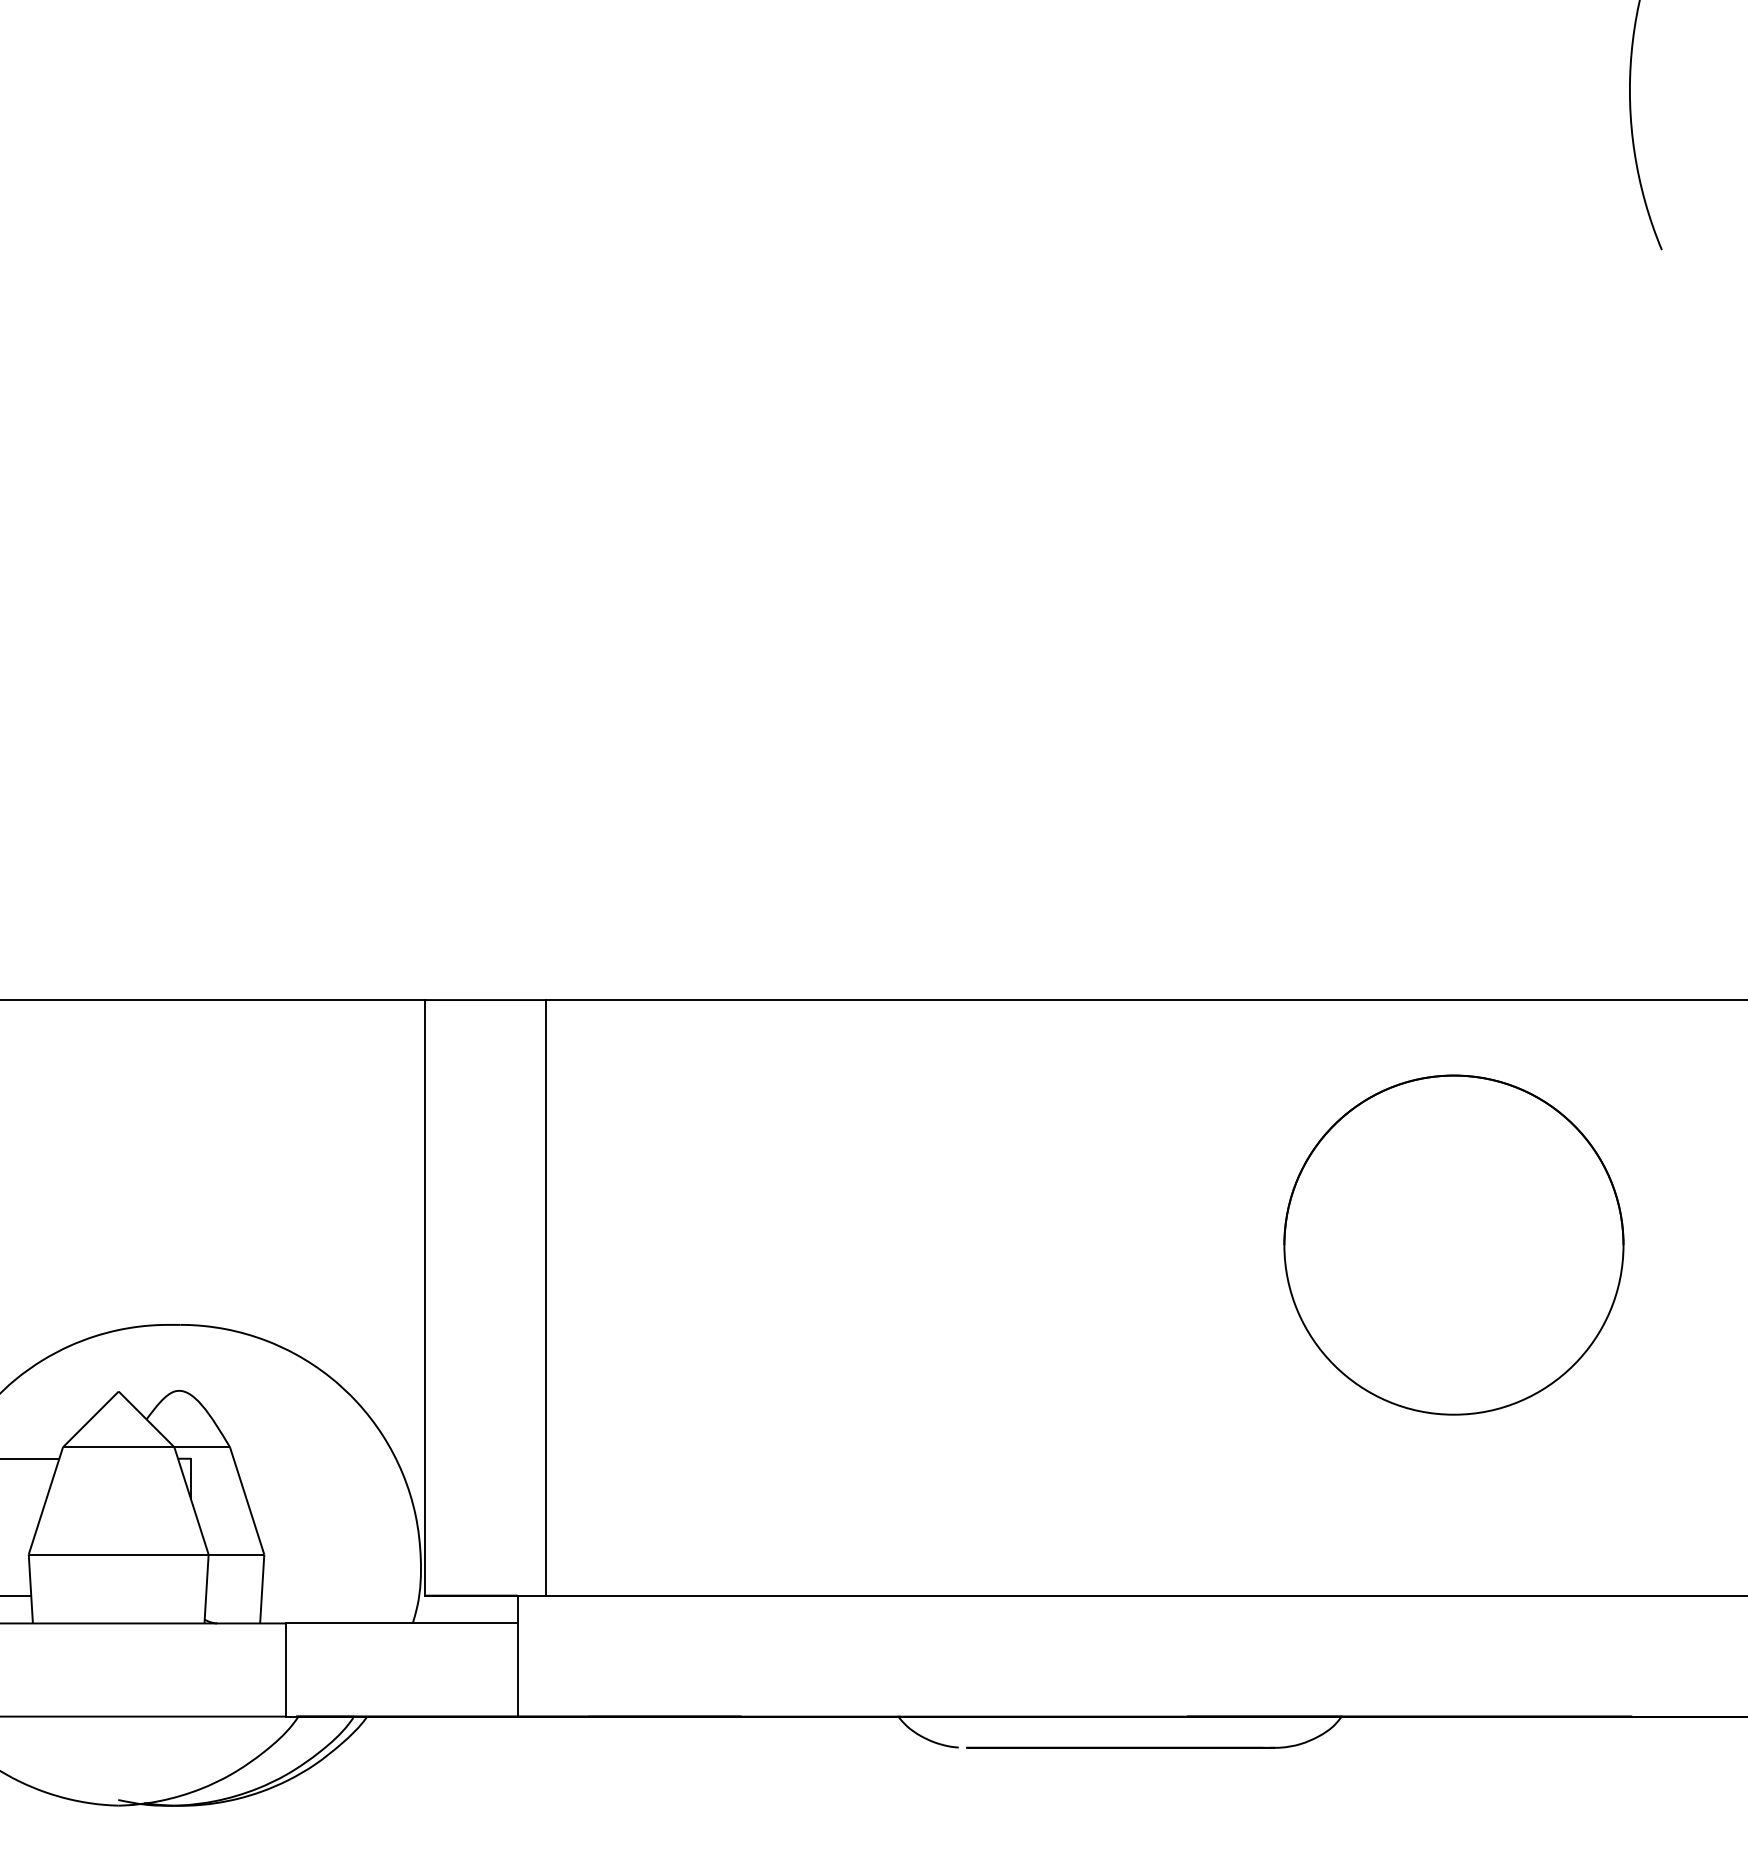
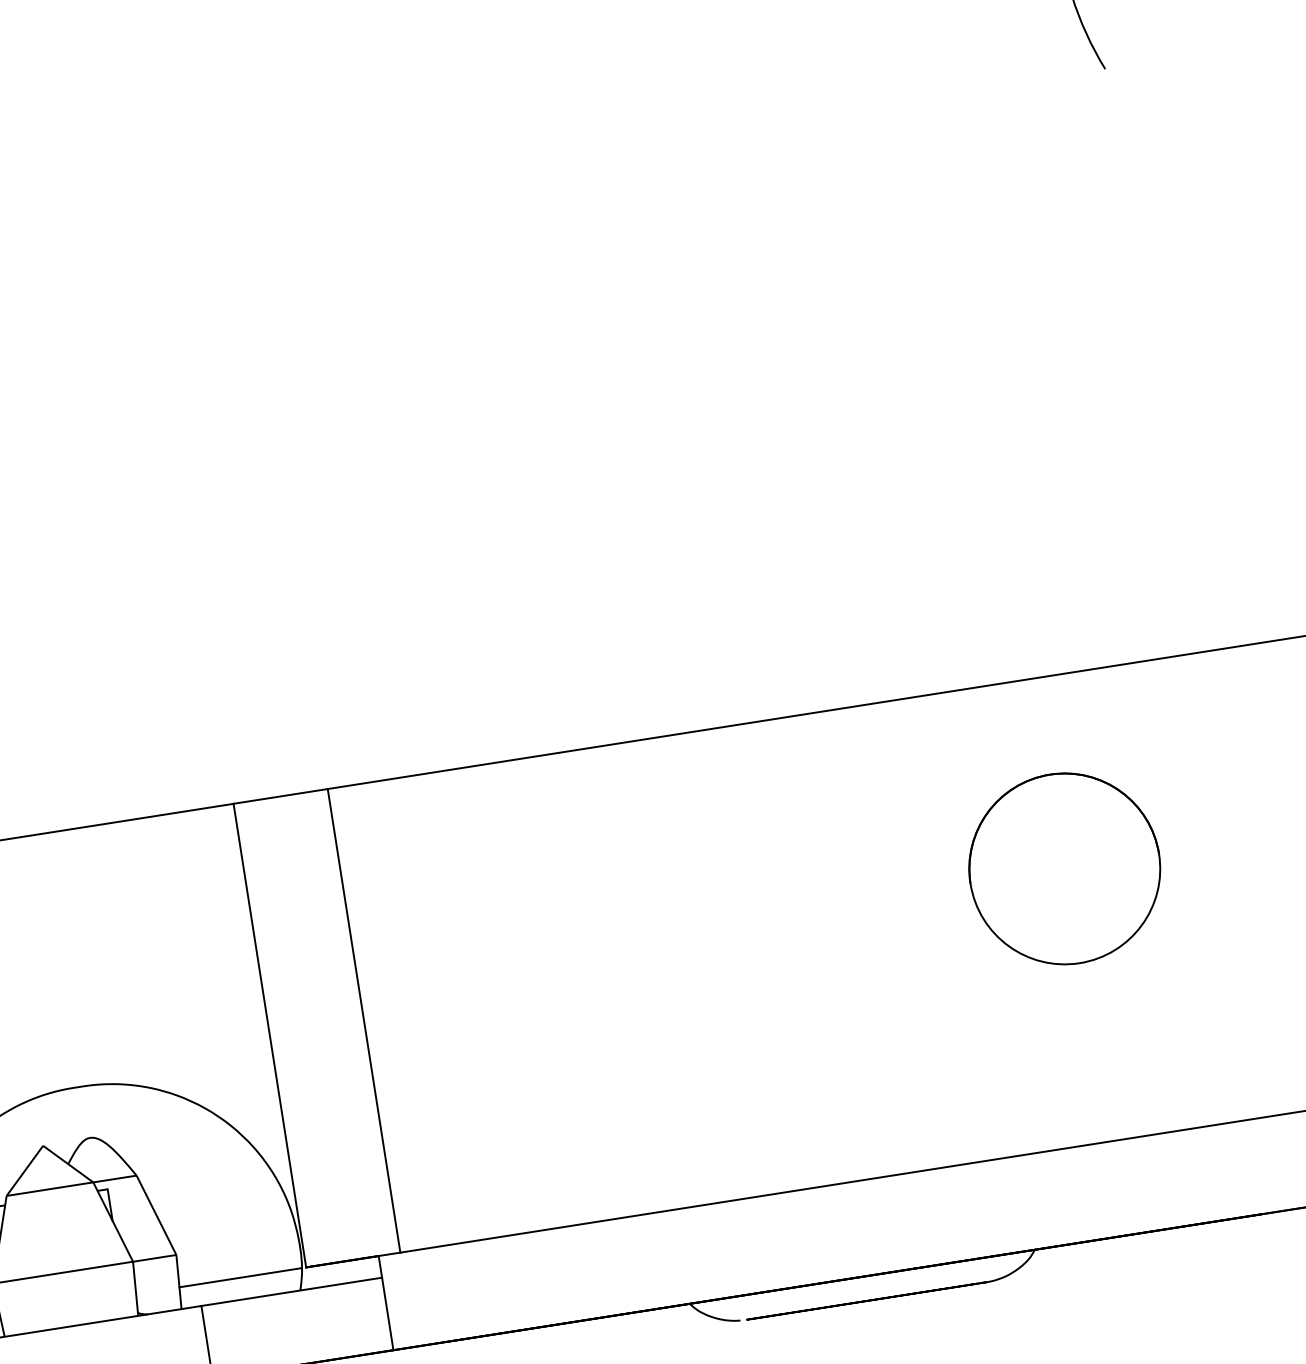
circle: (1454, 1244) -> (1065, 868), size x0.71
line: (339, 1595) -> (239, 1277), added

